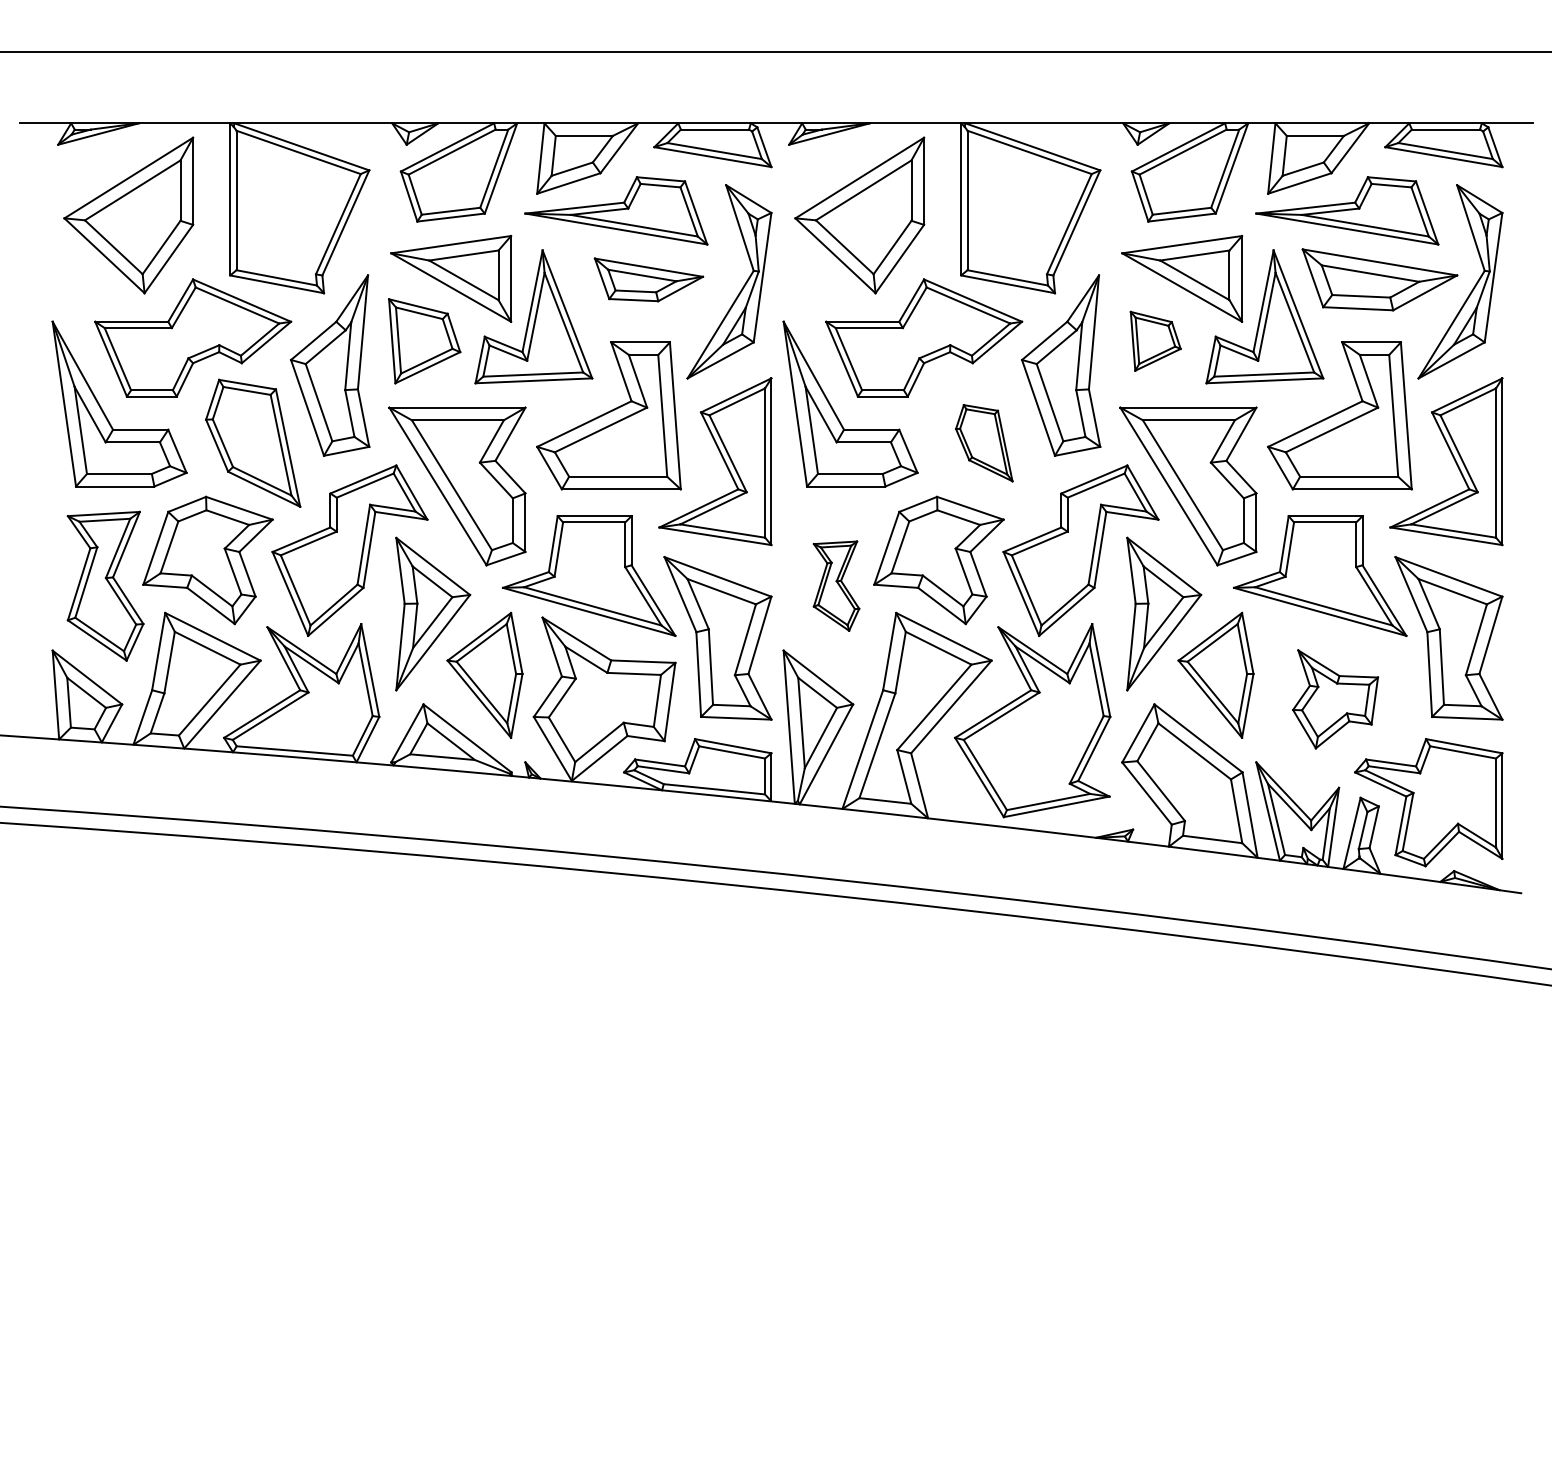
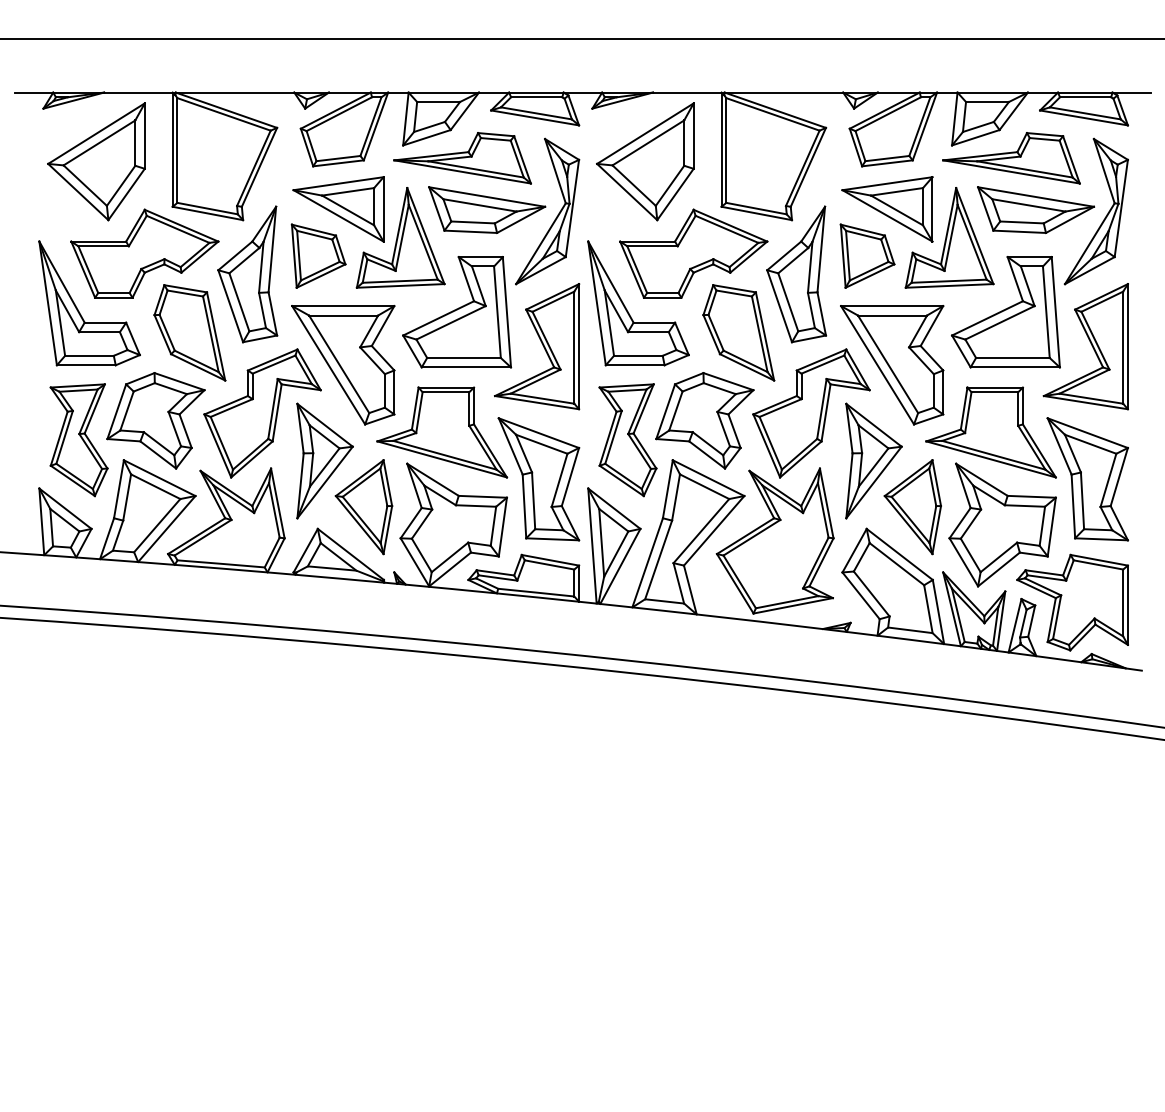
part: (648, 279) -> (486, 209), size x1.43
part: (1155, 341) -> (867, 256), size x1.43
part: (984, 442) -> (739, 332), size x1.67
part: (836, 585) -> (627, 439), size x1.67
part: (1335, 699) -> (1002, 525), size x1.67

